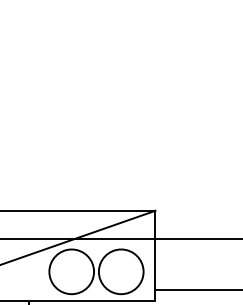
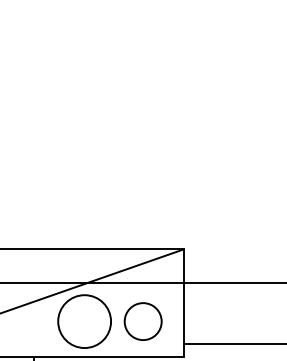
circle: (120, 271) -> (142, 321), size x0.7

